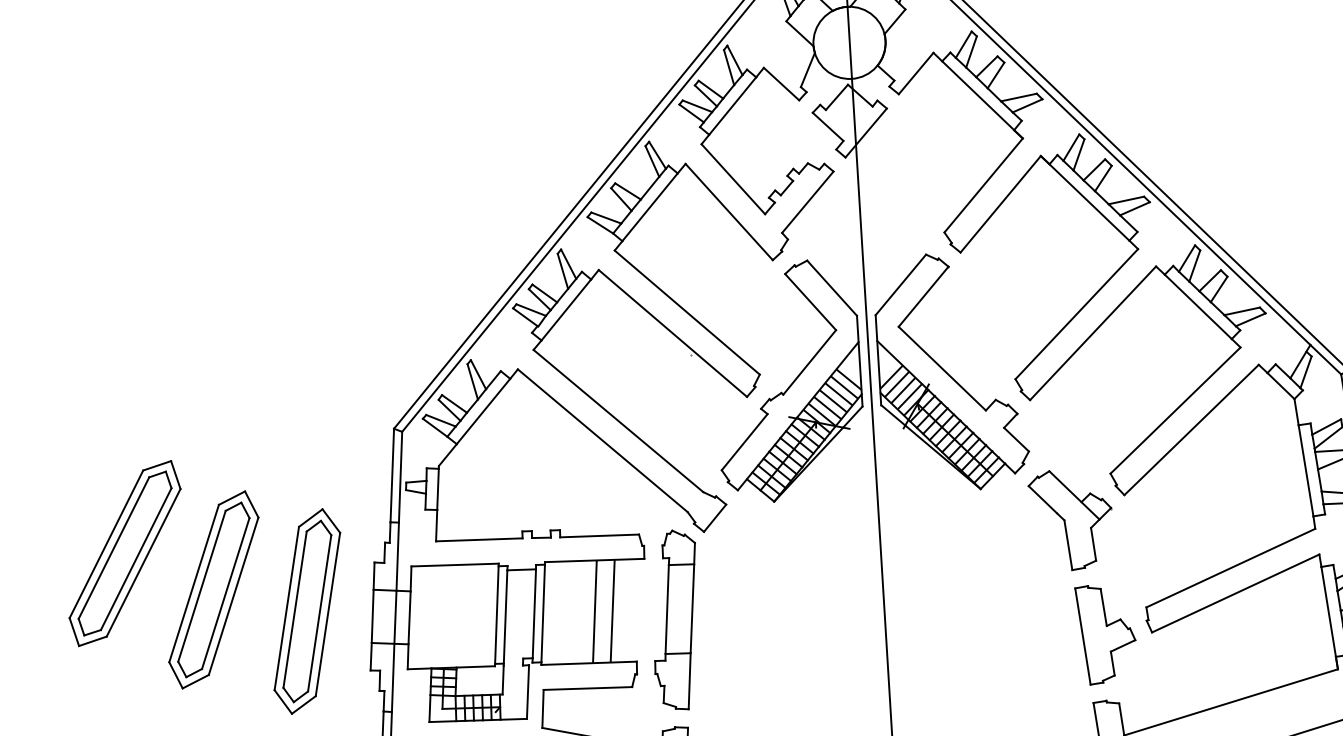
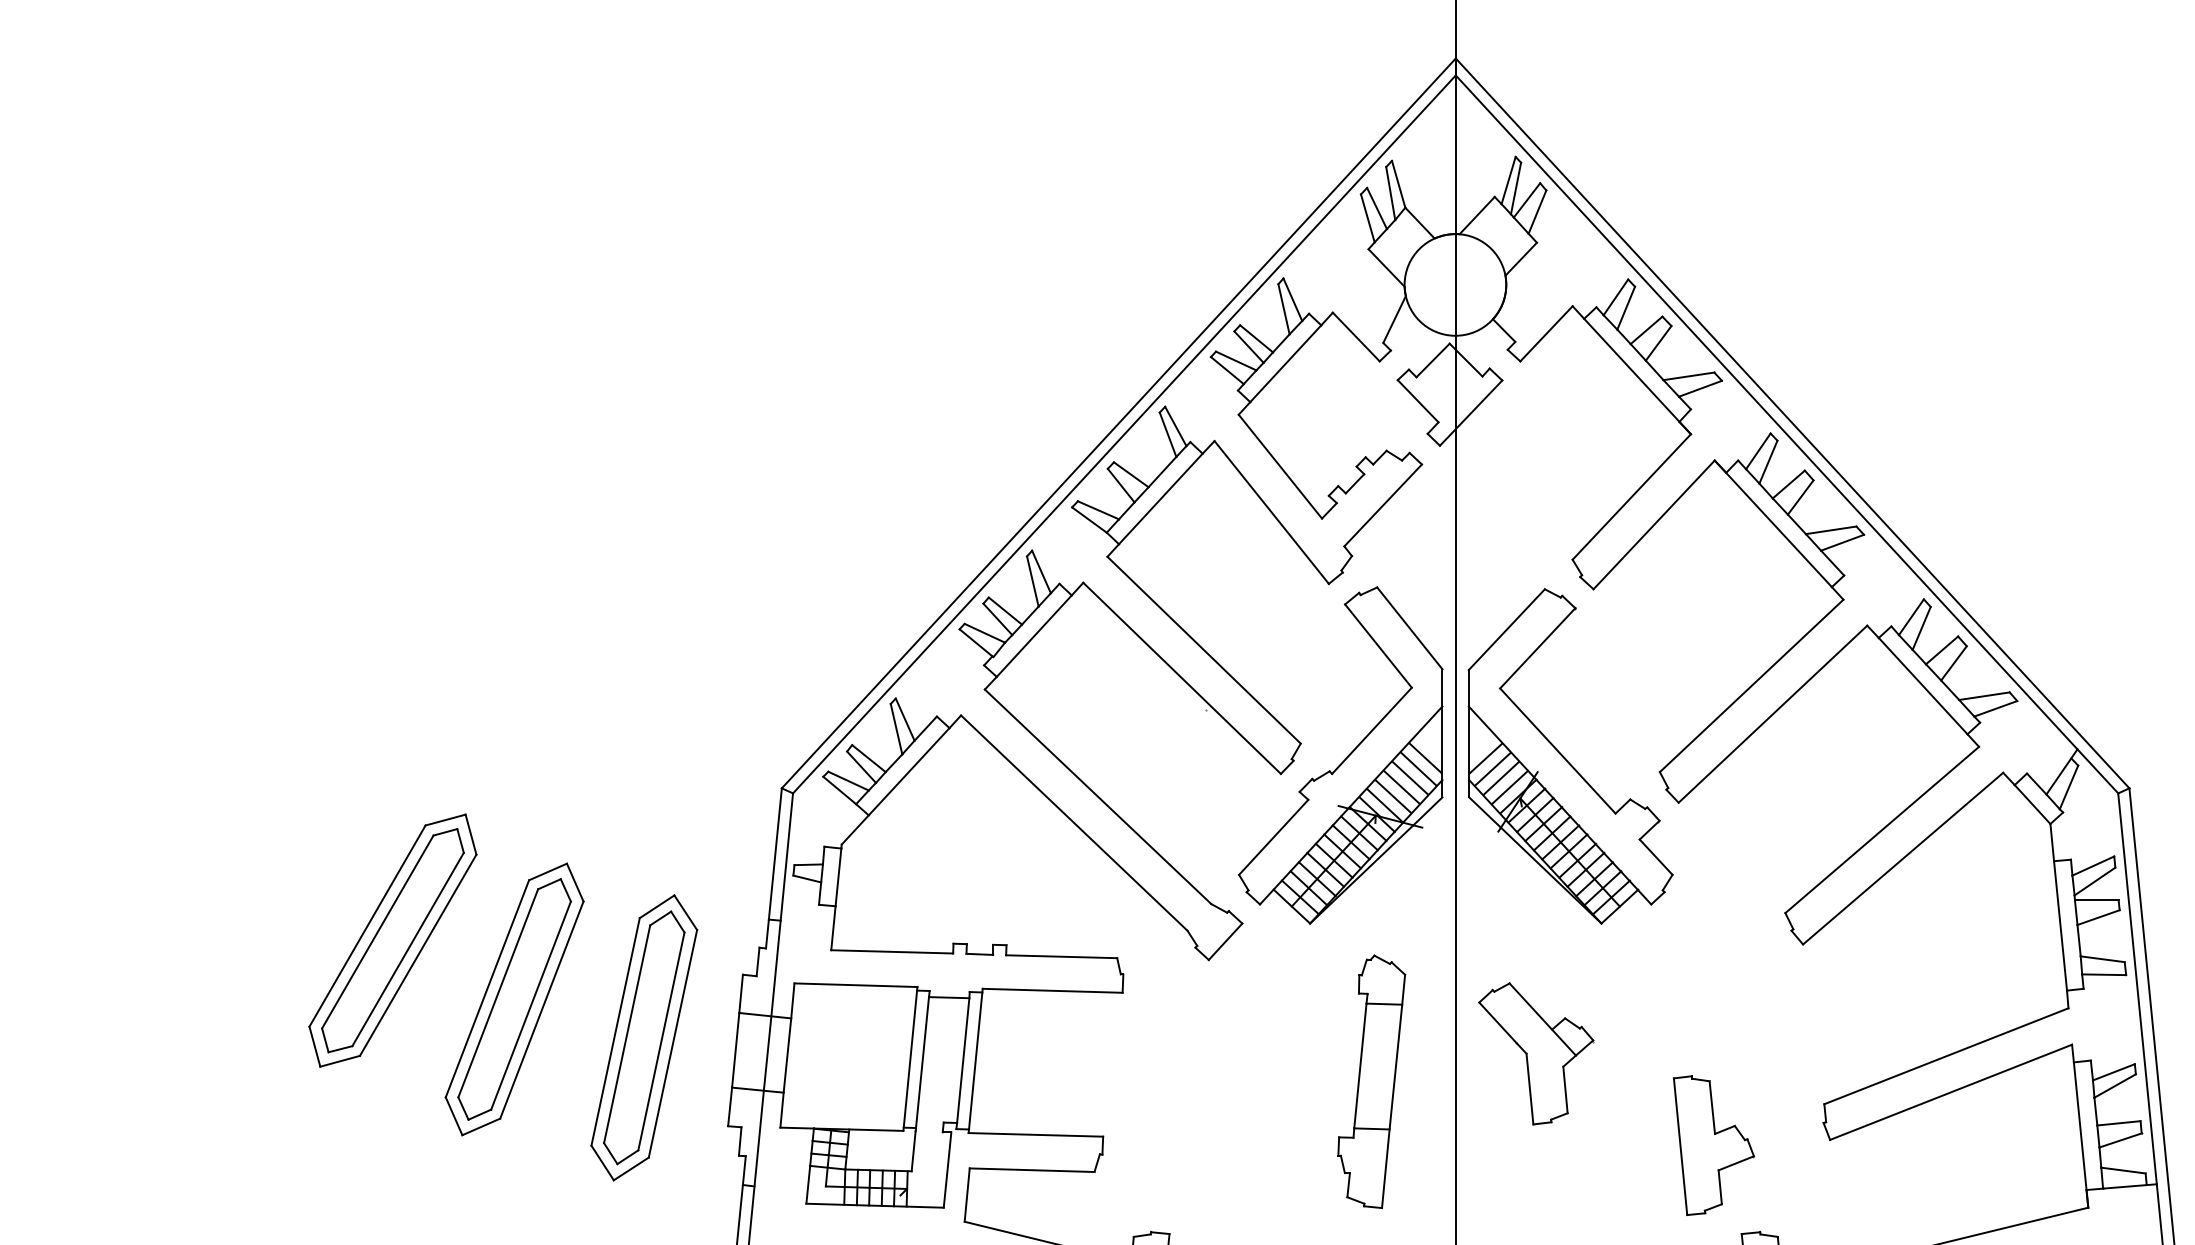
part: (1071, 519) -> (1536, 1053), moved
line: (594, 611) -> (1048, 1062), removed
line: (612, 611) -> (1073, 1063), removed
part: (675, 620) -> (1371, 1081), moved
part: (1106, 634) -> (1714, 1145), moved

